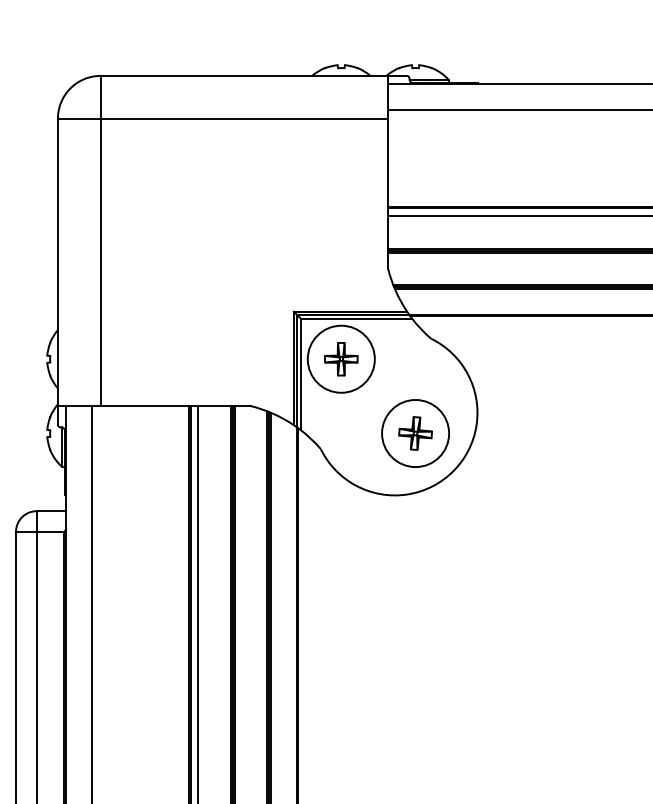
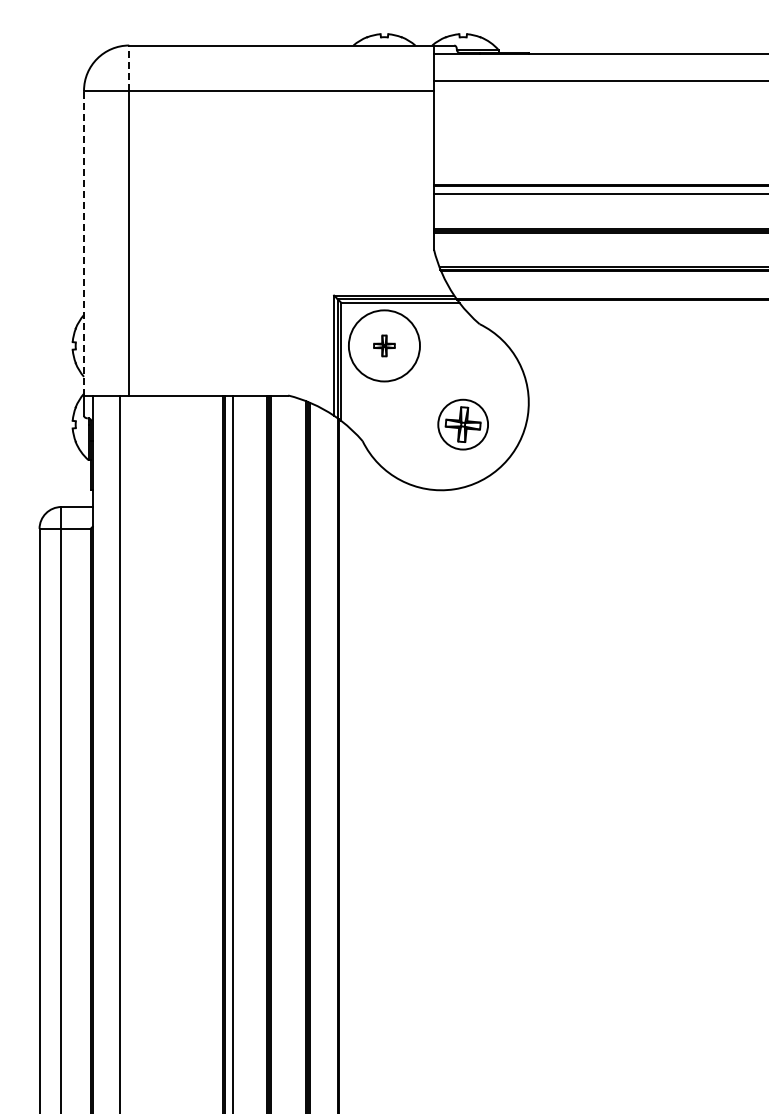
line: (100, 97) -> (129, 68), solid -> dashed
line: (58, 261) -> (84, 242), solid -> dashed
part: (341, 358) -> (384, 345), size x0.6
circle: (414, 433) -> (462, 424), size x0.7

